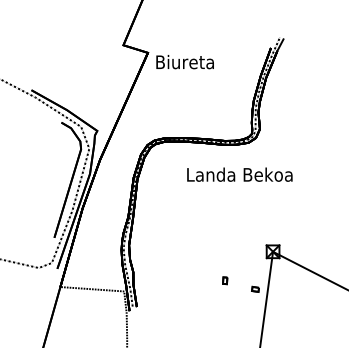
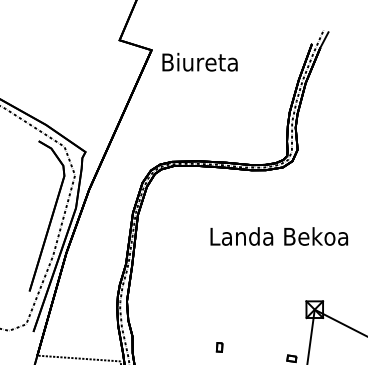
text: (239, 174) -> (278, 236), moved
part: (225, 280) -> (220, 347), moved

